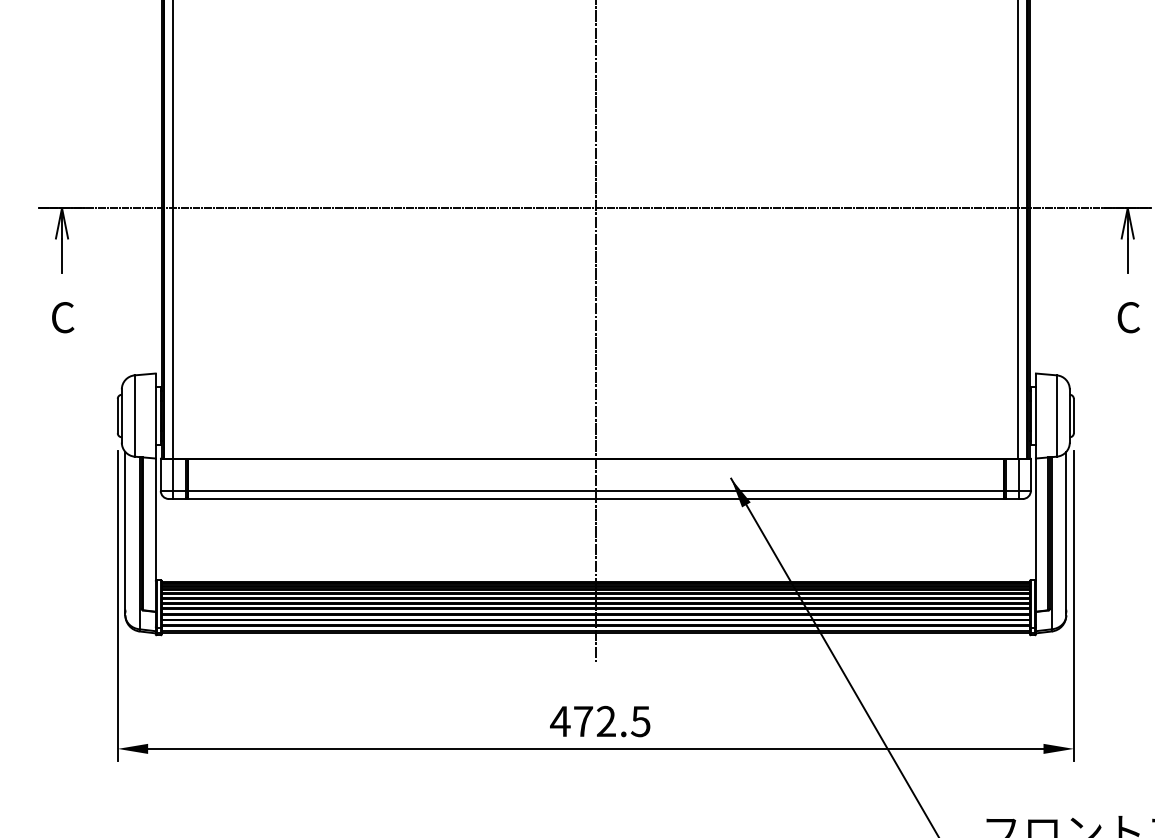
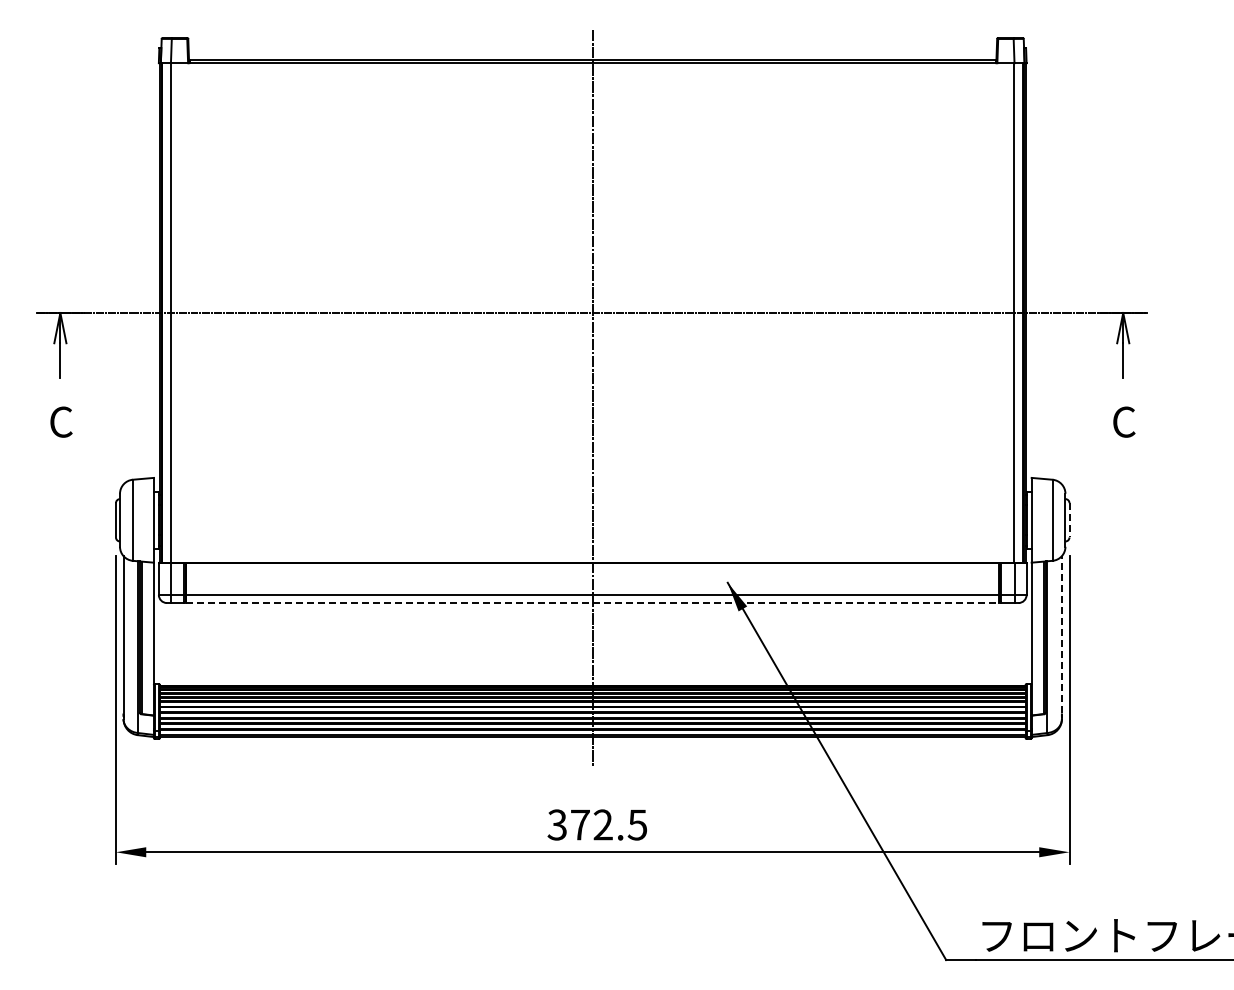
line: (1073, 416) -> (1069, 520), solid -> dashed
line: (595, 499) -> (592, 603), solid -> dashed
line: (1065, 530) -> (1061, 634), solid -> dashed
text: (560, 721) -> (557, 824), 472.5 -> 372.5

